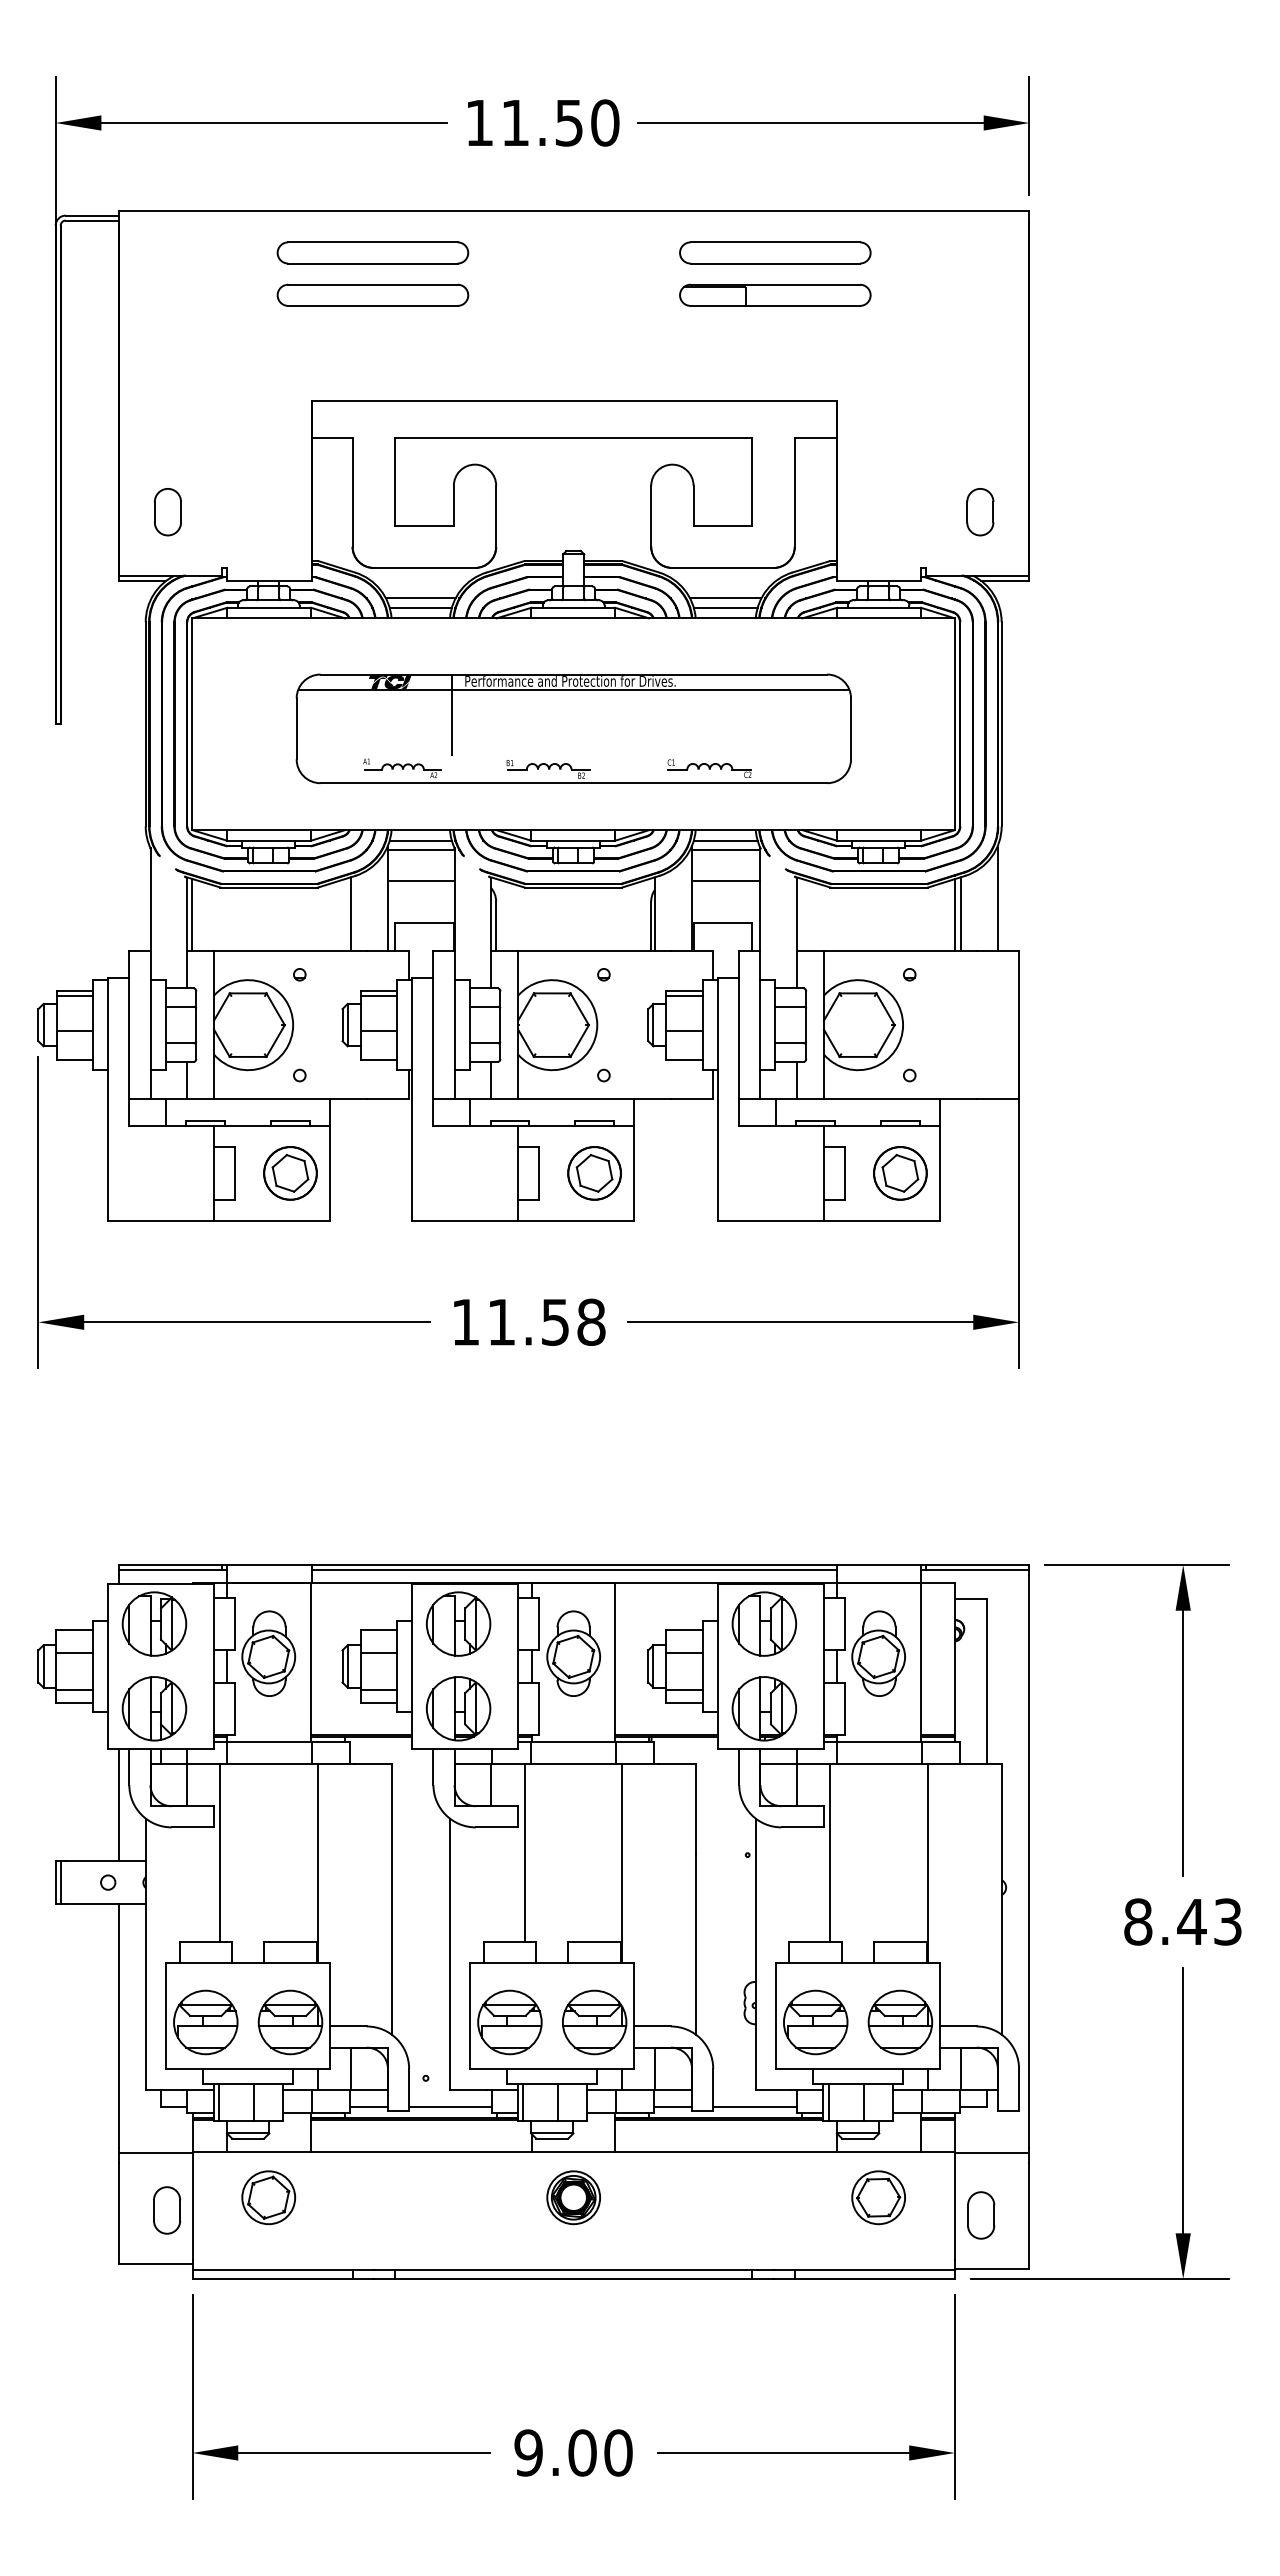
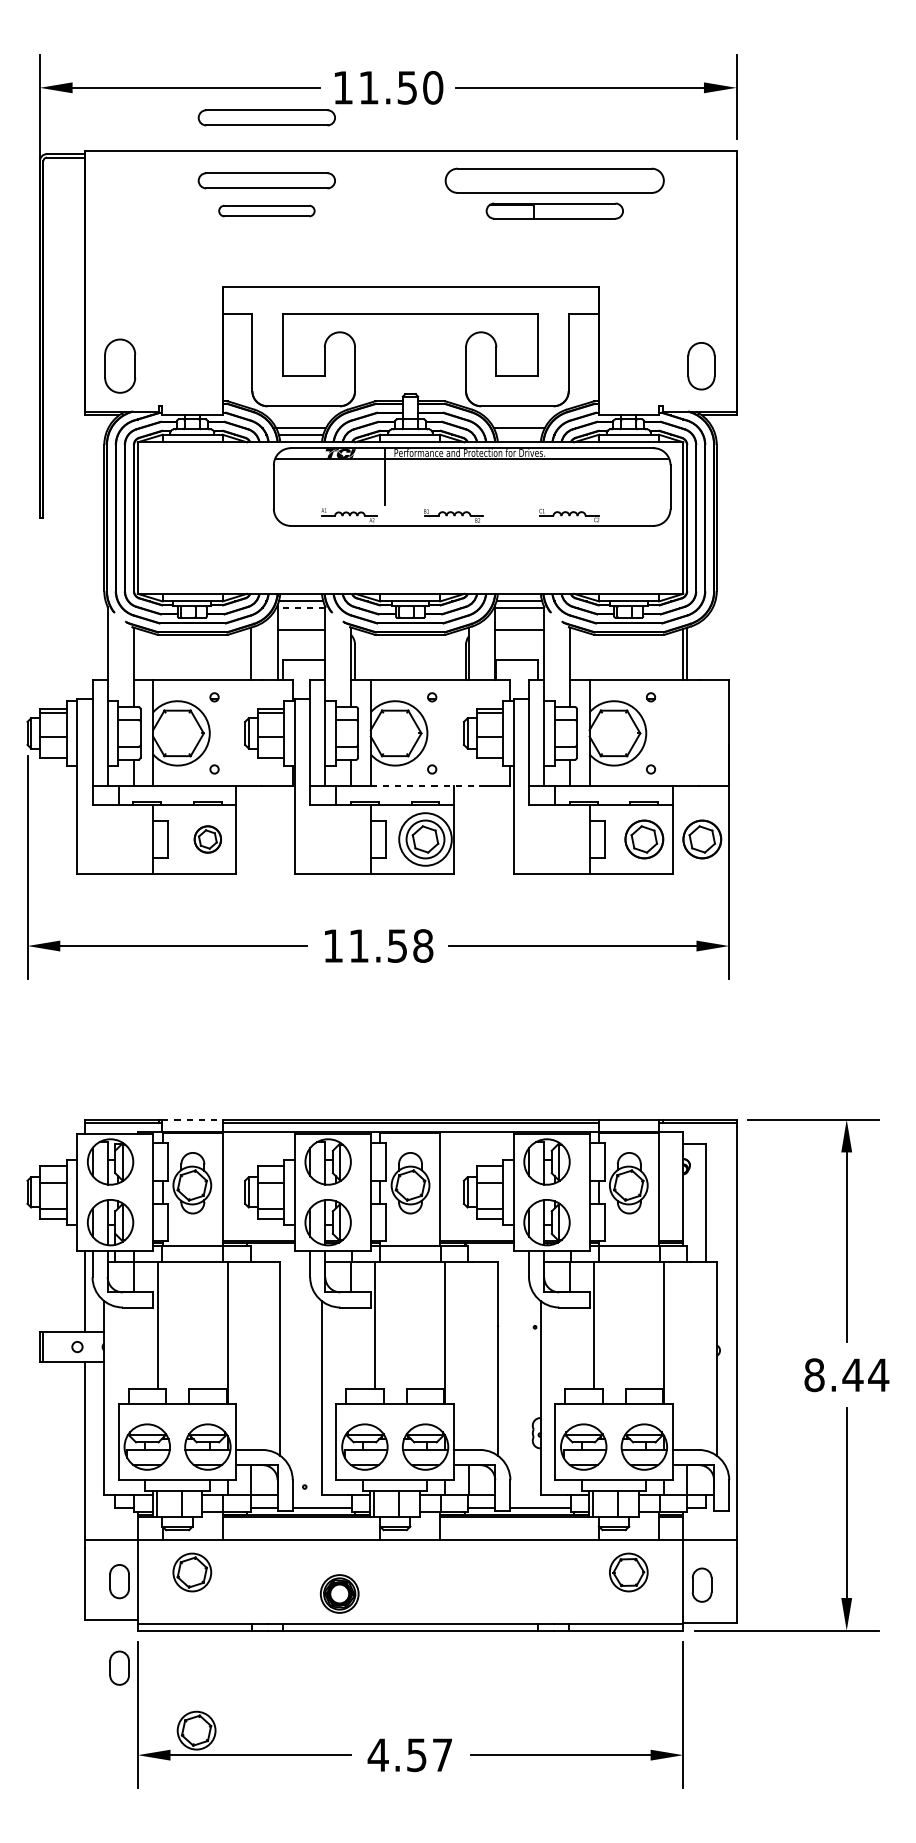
part: (372, 164) -> (266, 117), added
part: (775, 252) -> (554, 180), size x1.6
part: (372, 294) -> (266, 210), size x0.7
part: (167, 512) -> (119, 366), size x1.6
part: (980, 512) -> (701, 366), size x1.4
line: (725, 607) -> (519, 434), removed
part: (573, 728) -> (471, 486), moved
line: (420, 850) -> (300, 608), solid -> dashed
line: (997, 898) -> (713, 642), removed
line: (192, 915) -> (137, 654), removed
line: (595, 1099) -> (426, 786), solid -> dashed
part: (290, 1173) -> (207, 839), size x0.7
circle: (594, 1173) -> (425, 839), size x1.4
part: (981, 1173) -> (702, 839), added
line: (269, 1564) -> (192, 1119), solid -> dashed
text: (1227, 1921) -> (878, 1374), 8.43 -> 8.44
part: (573, 2197) -> (339, 1593), moved
part: (167, 2331) -> (119, 1668), added
part: (274, 2418) -> (196, 1730), added
text: (572, 2452) -> (409, 1754), 9.00 -> 4.57

